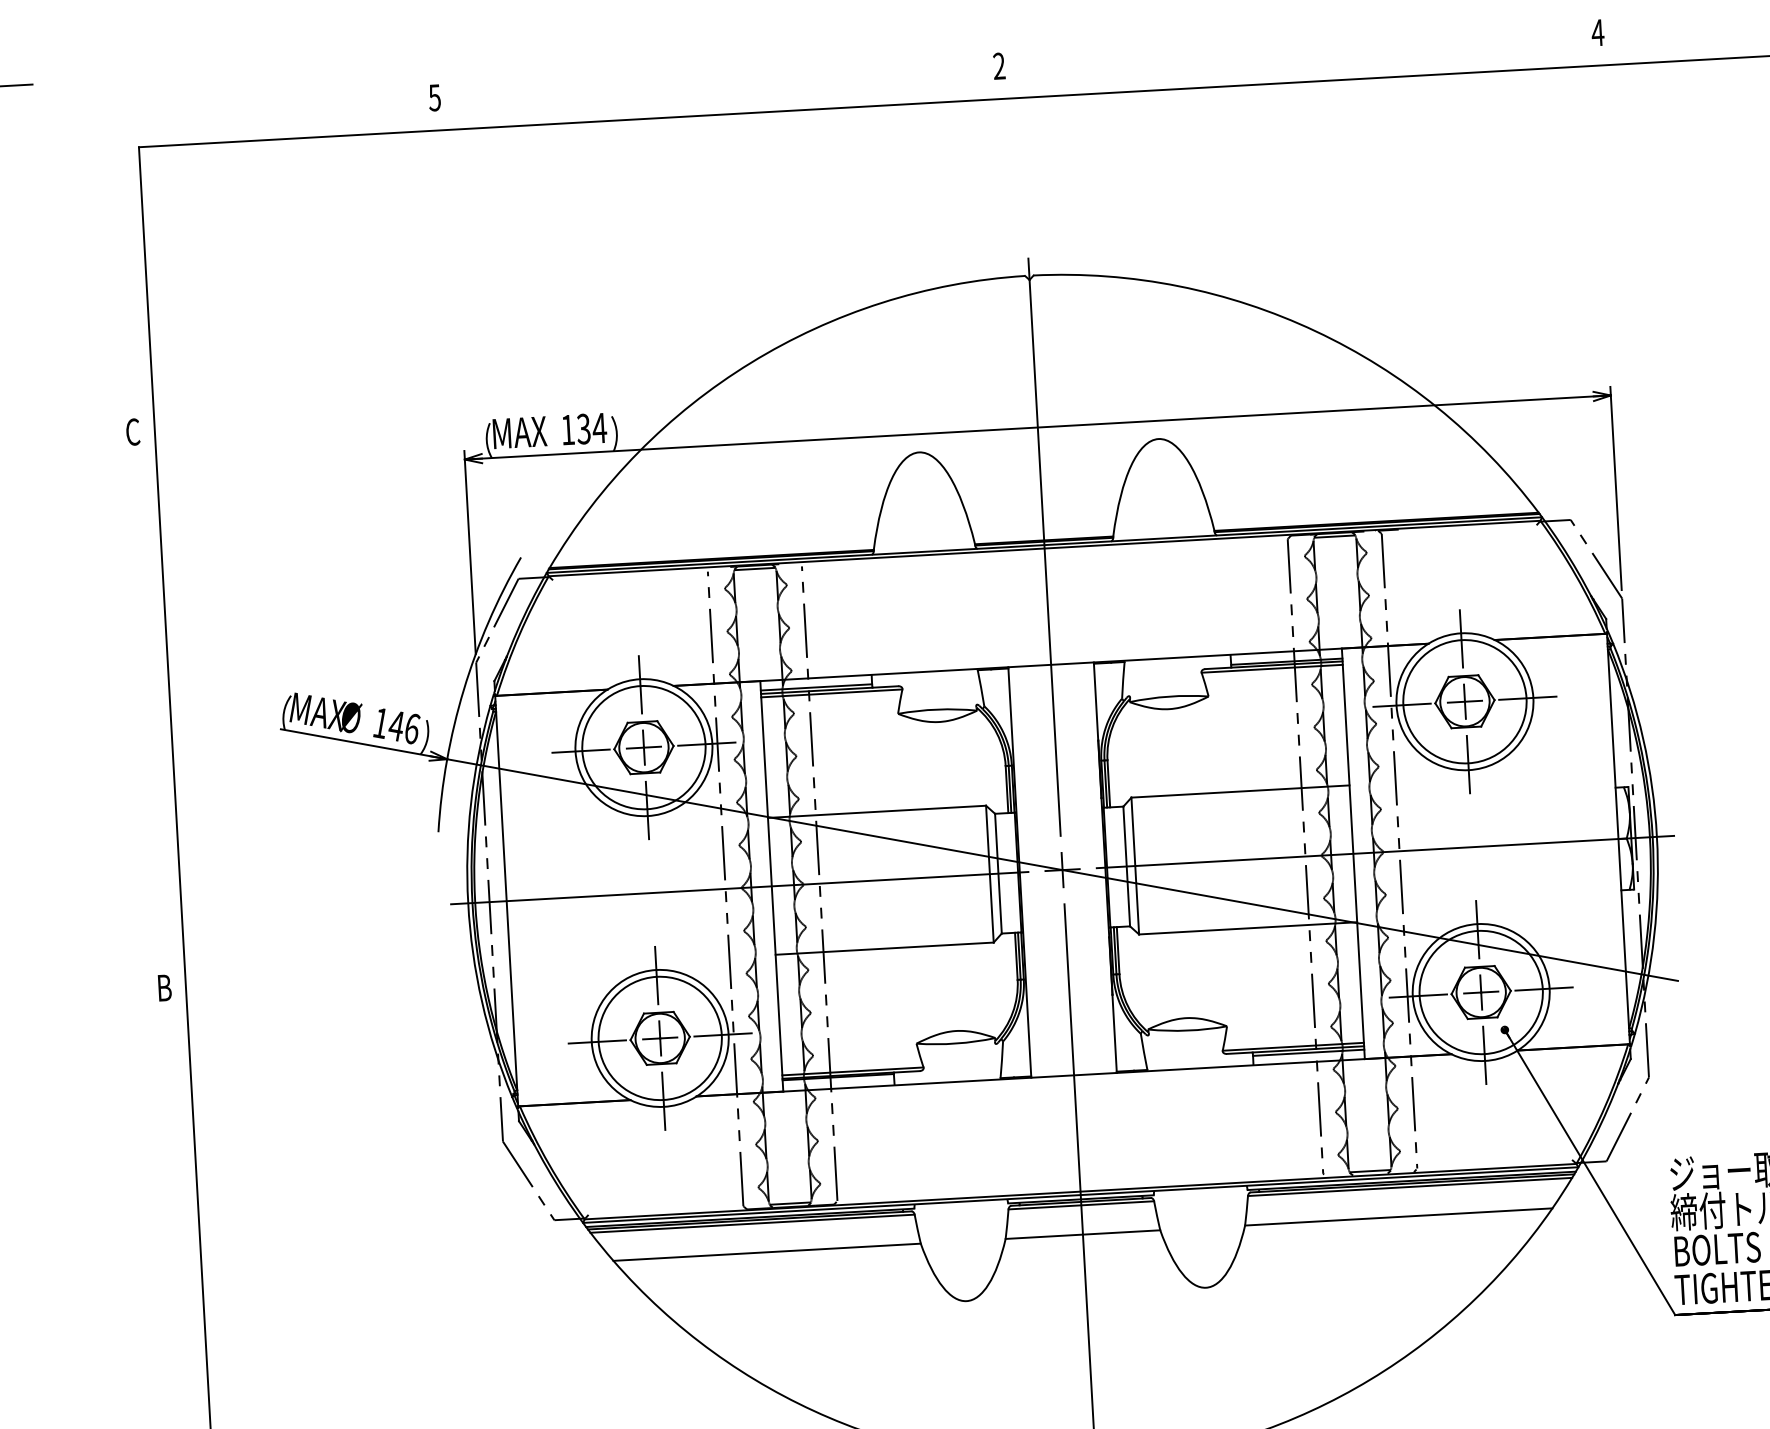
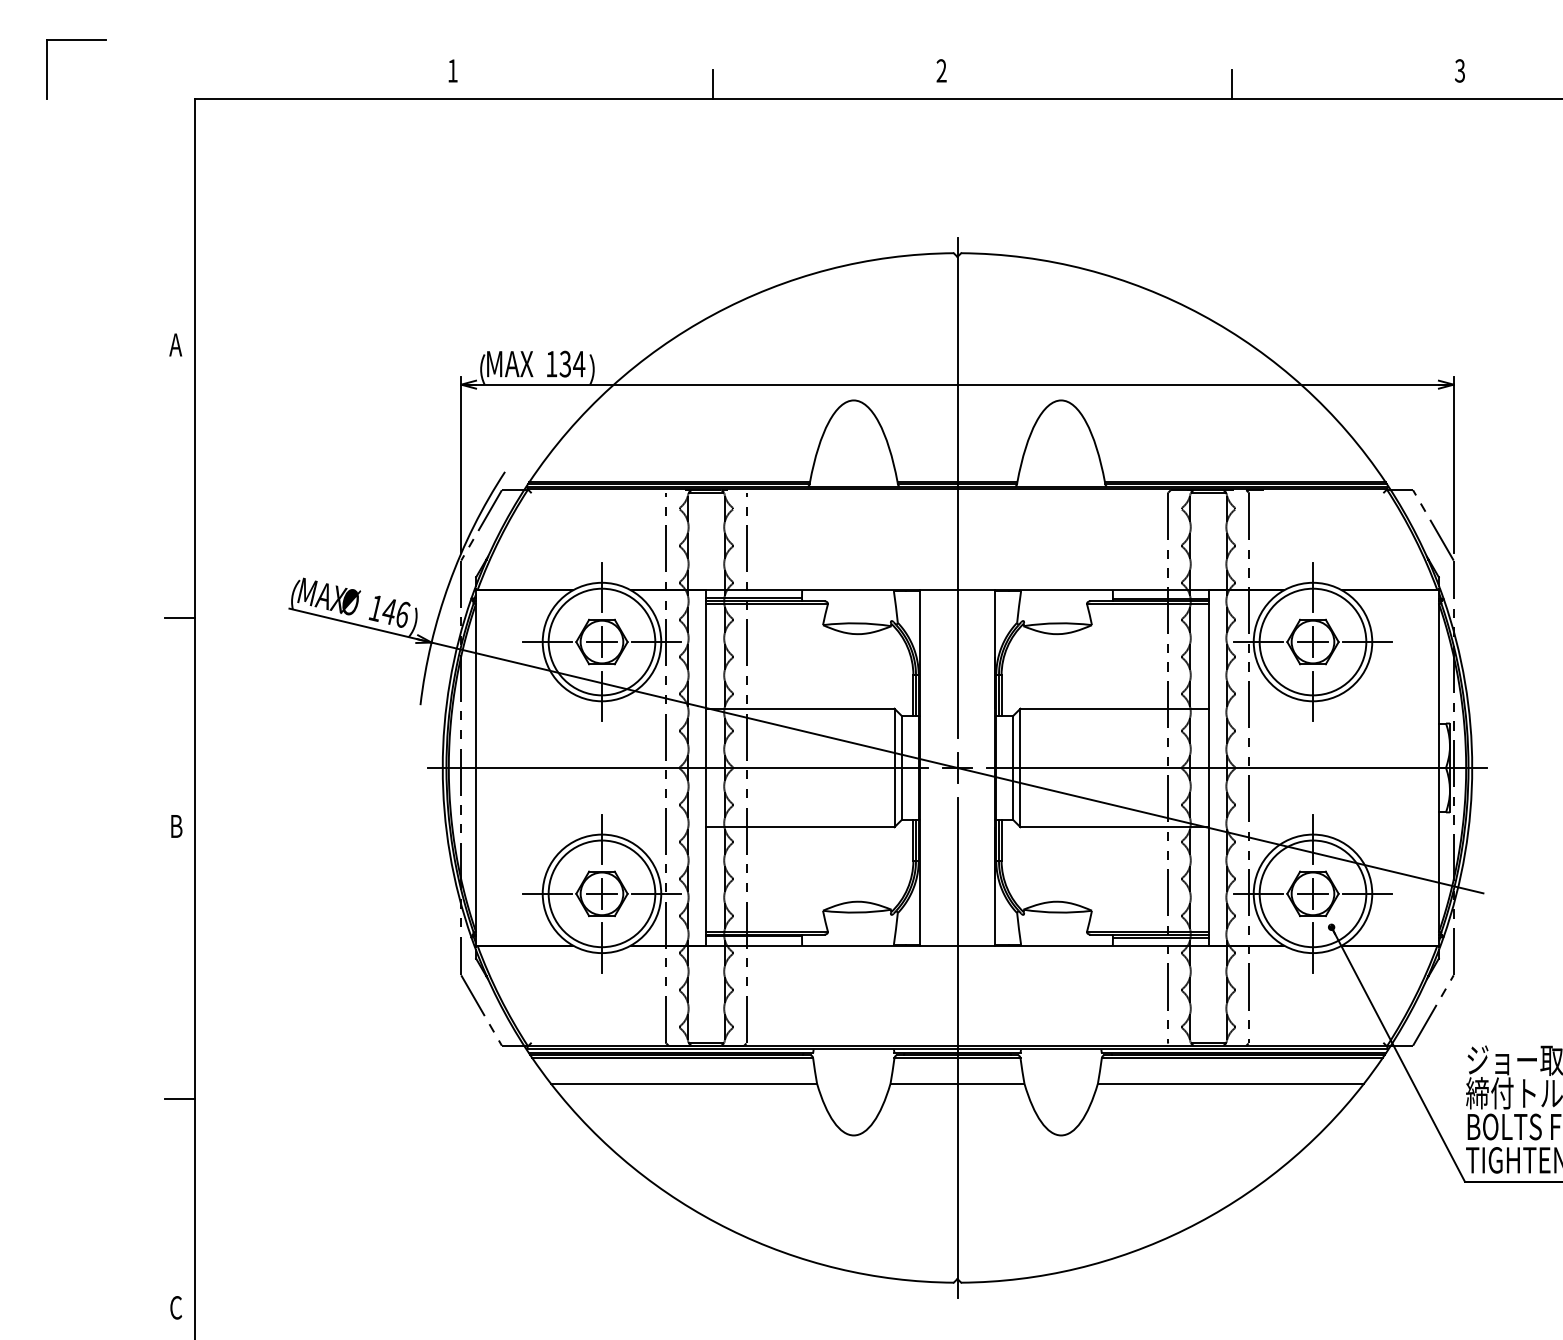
text: (1597, 32) -> (1459, 70), 4 -> 3
line: (1334, 63) -> (1231, 84), added
line: (736, 96) -> (713, 84), added
text: (434, 97) -> (452, 70), 5 -> 1
text: (132, 431) -> (175, 344), C -> A
line: (155, 746) -> (180, 617), added
line: (186, 1303) -> (180, 1099), added

